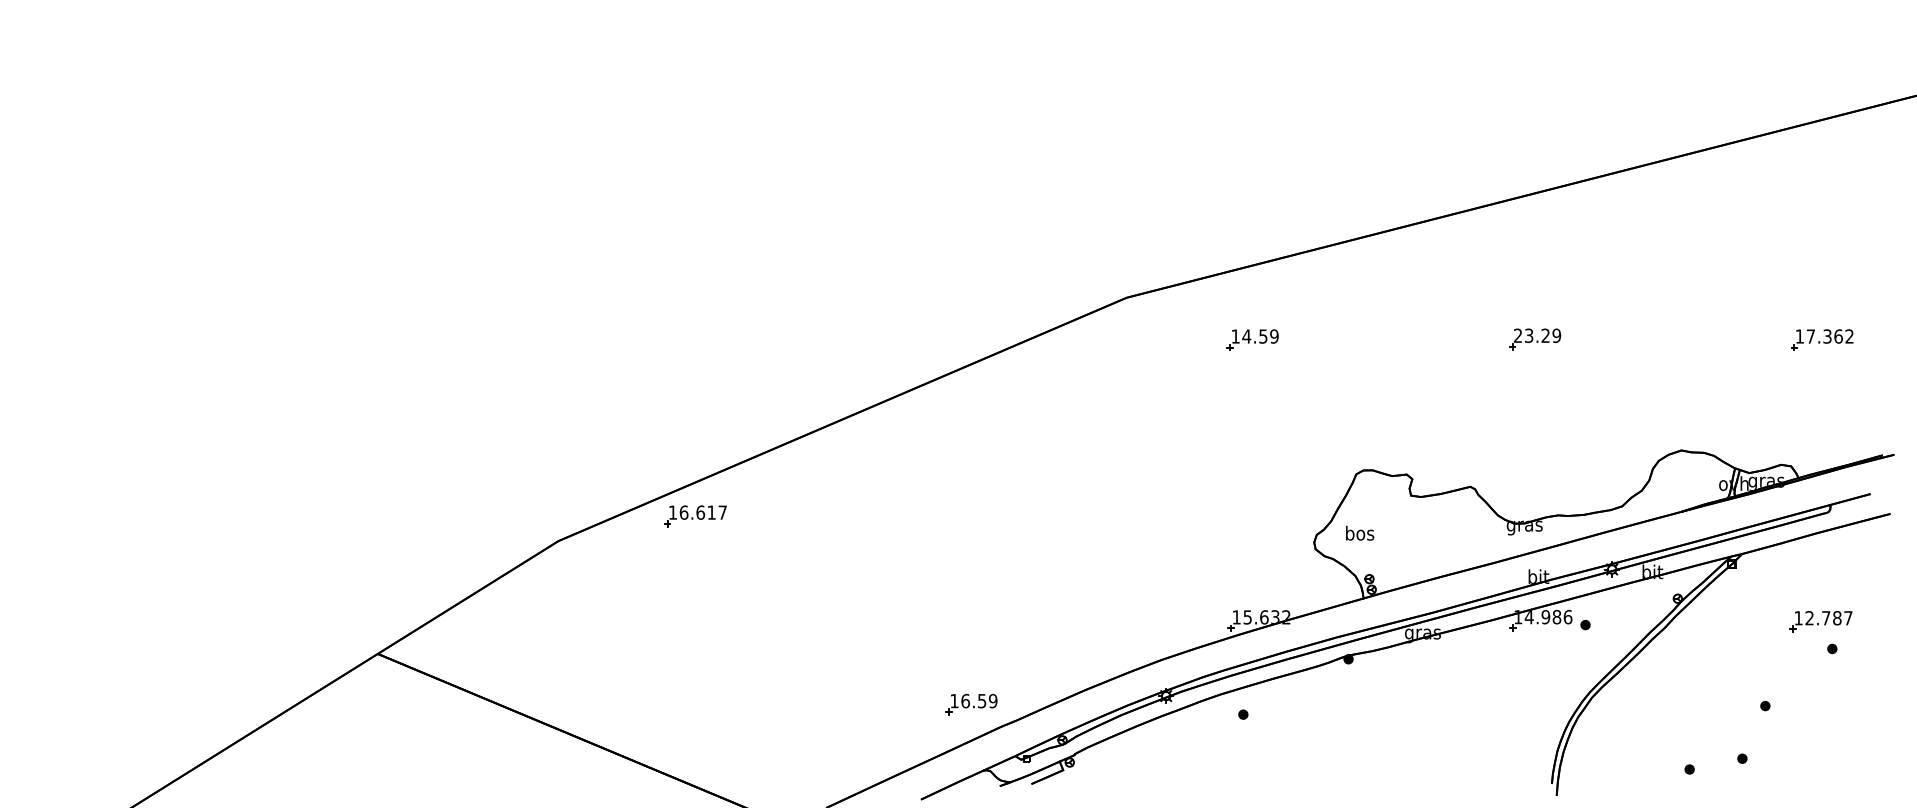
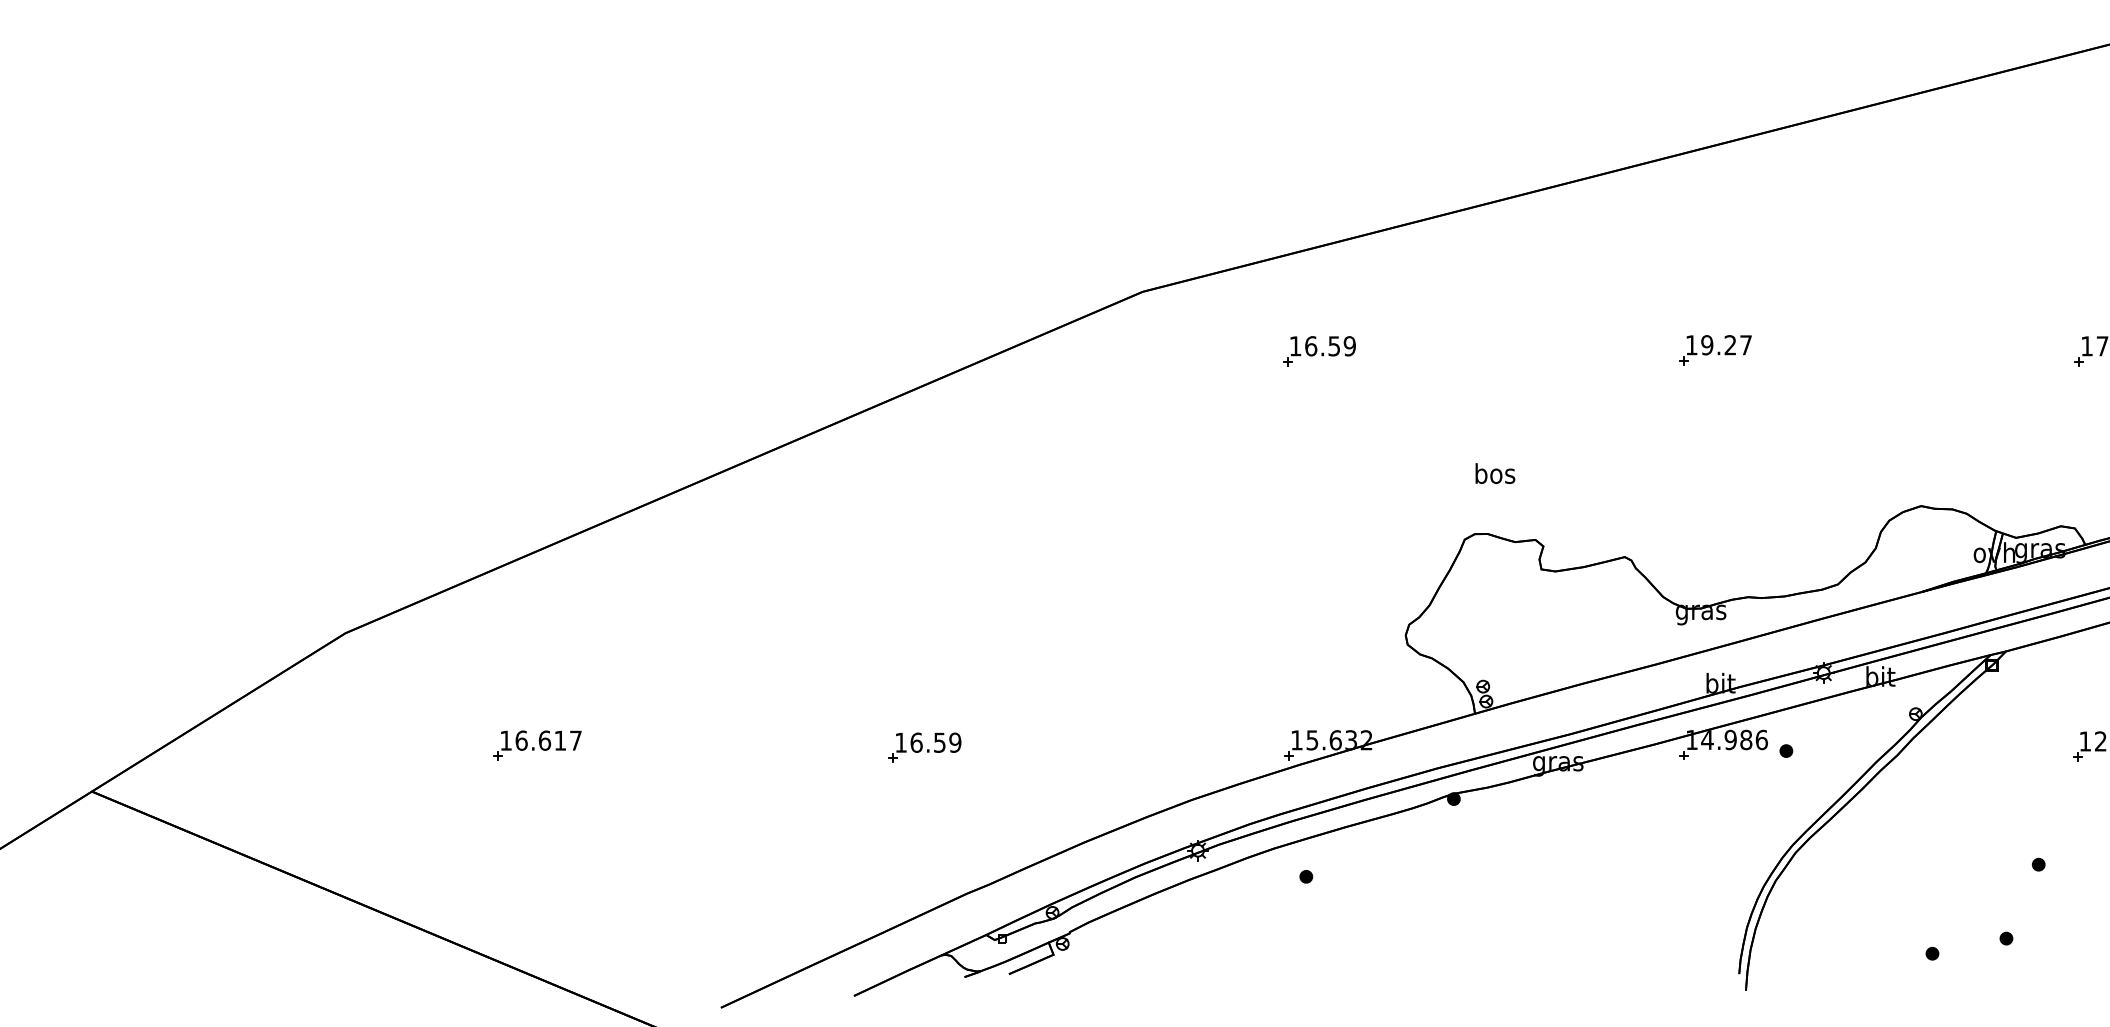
text: (1537, 335) -> (1718, 344), 23.29 -> 19.27
text: (1246, 336) -> (1310, 346), 14.59 -> 16.59
part: (695, 516) -> (537, 746), moved
text: (1360, 532) -> (1495, 472), moved
part: (971, 704) -> (924, 747), moved

